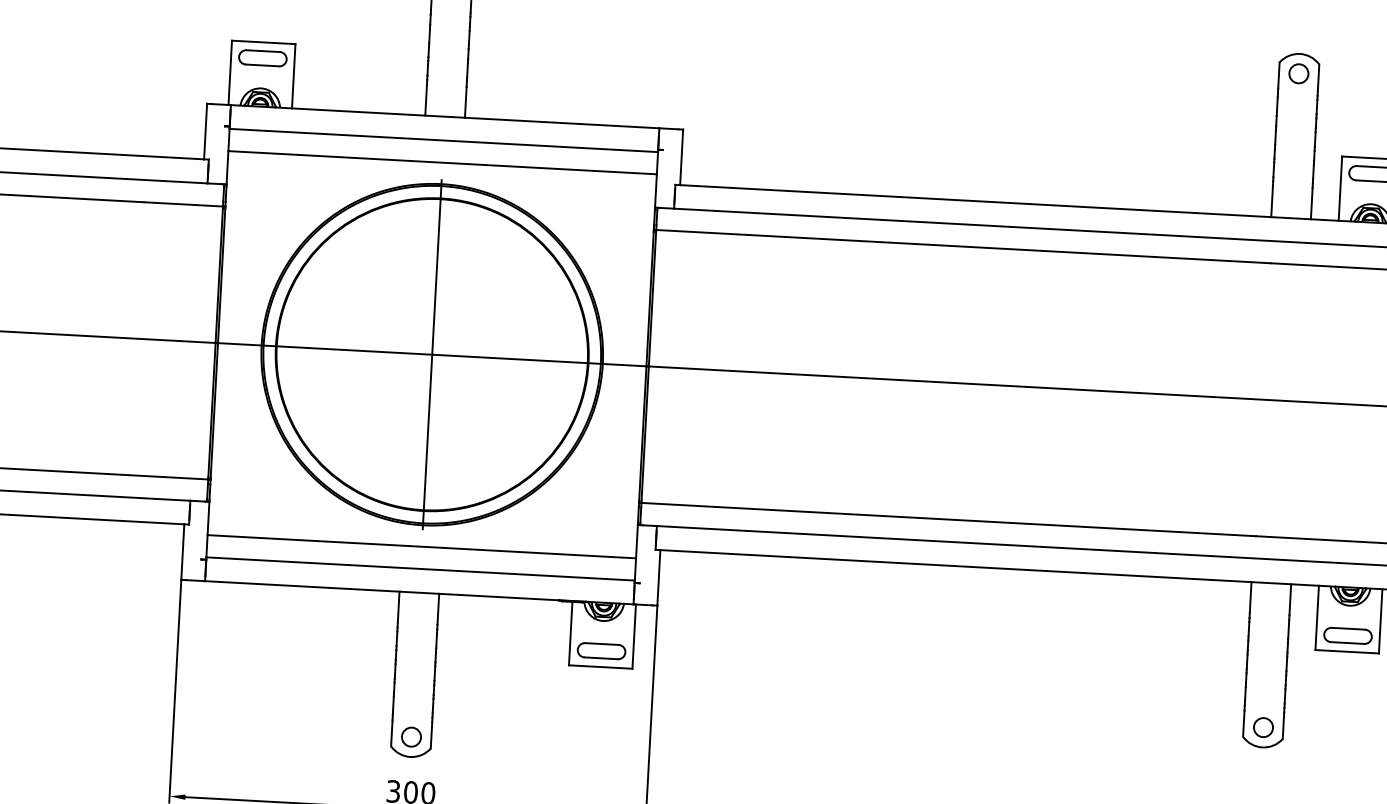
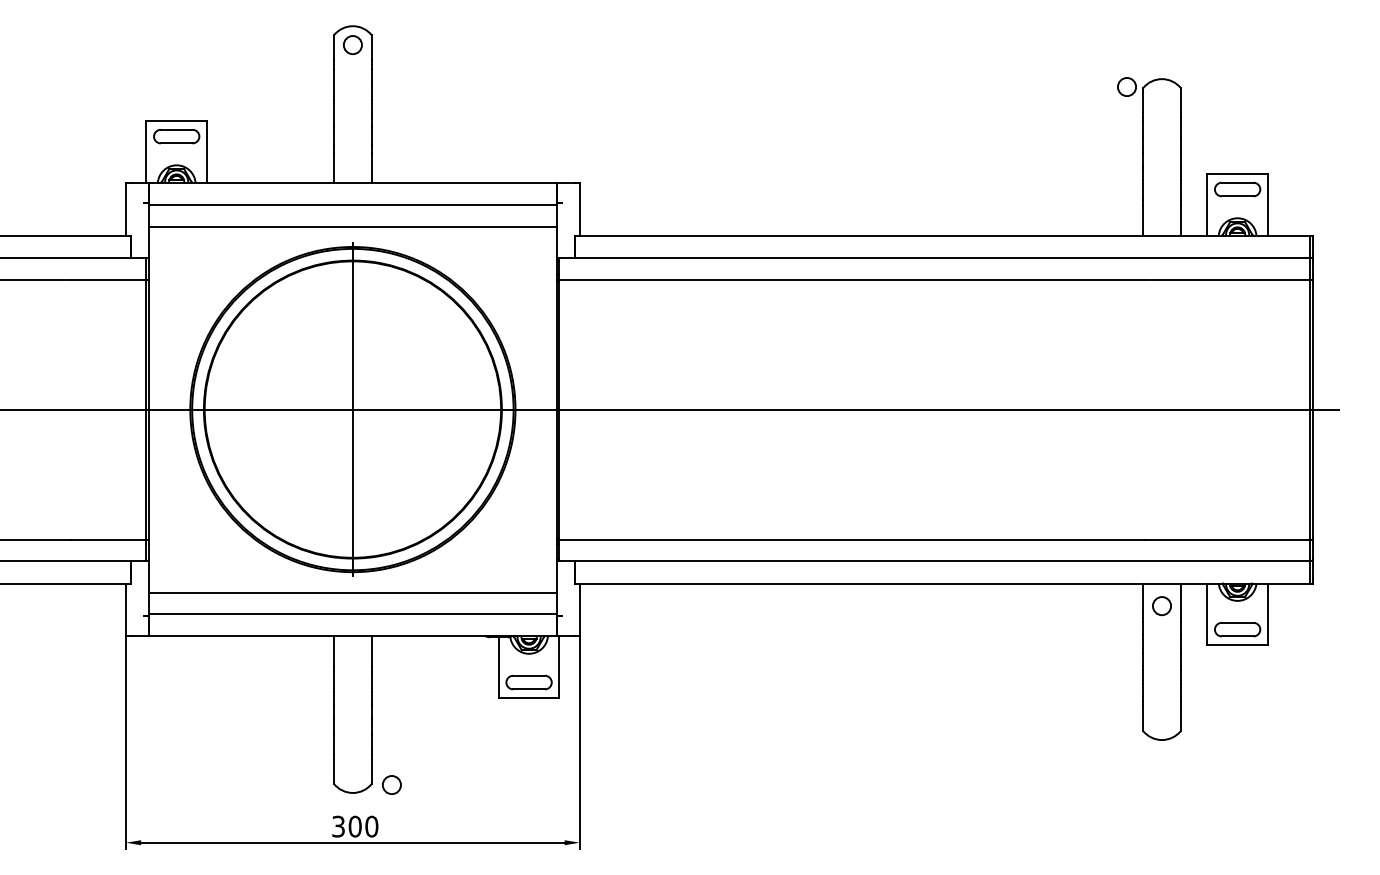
circle: (1298, 73) -> (1126, 86), moved
circle: (1262, 727) -> (1161, 606), moved
circle: (411, 736) -> (391, 784), moved

